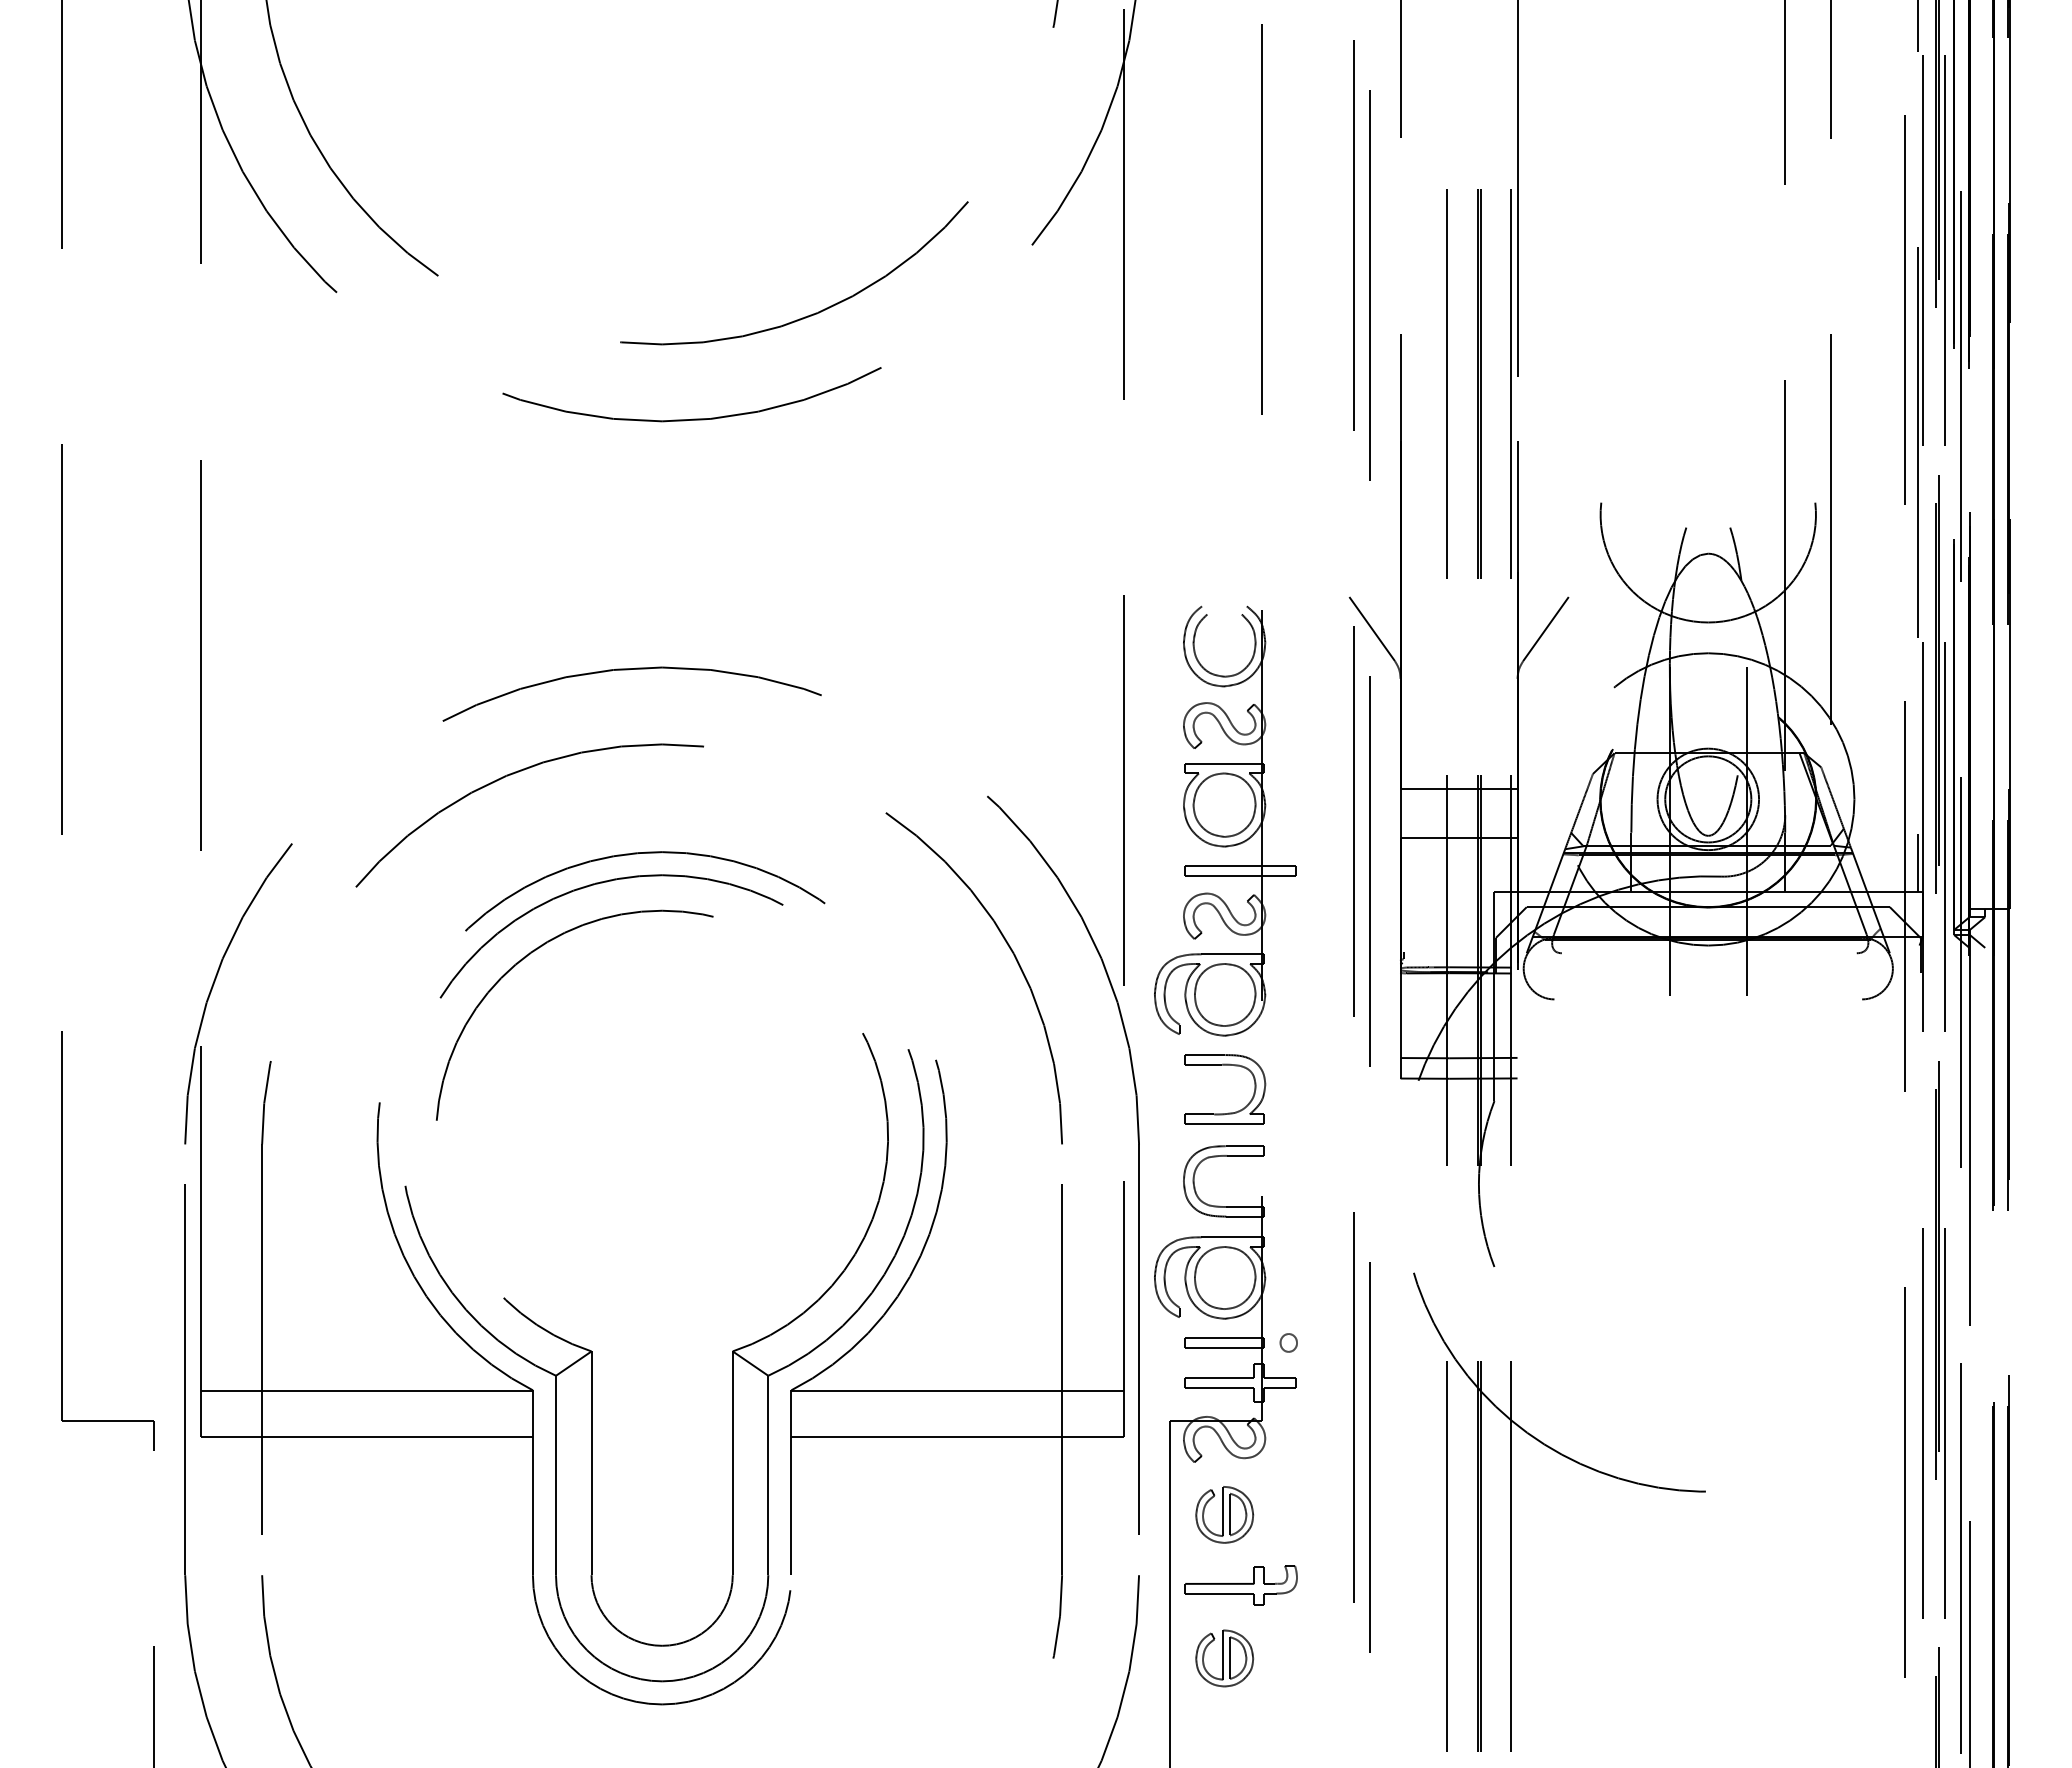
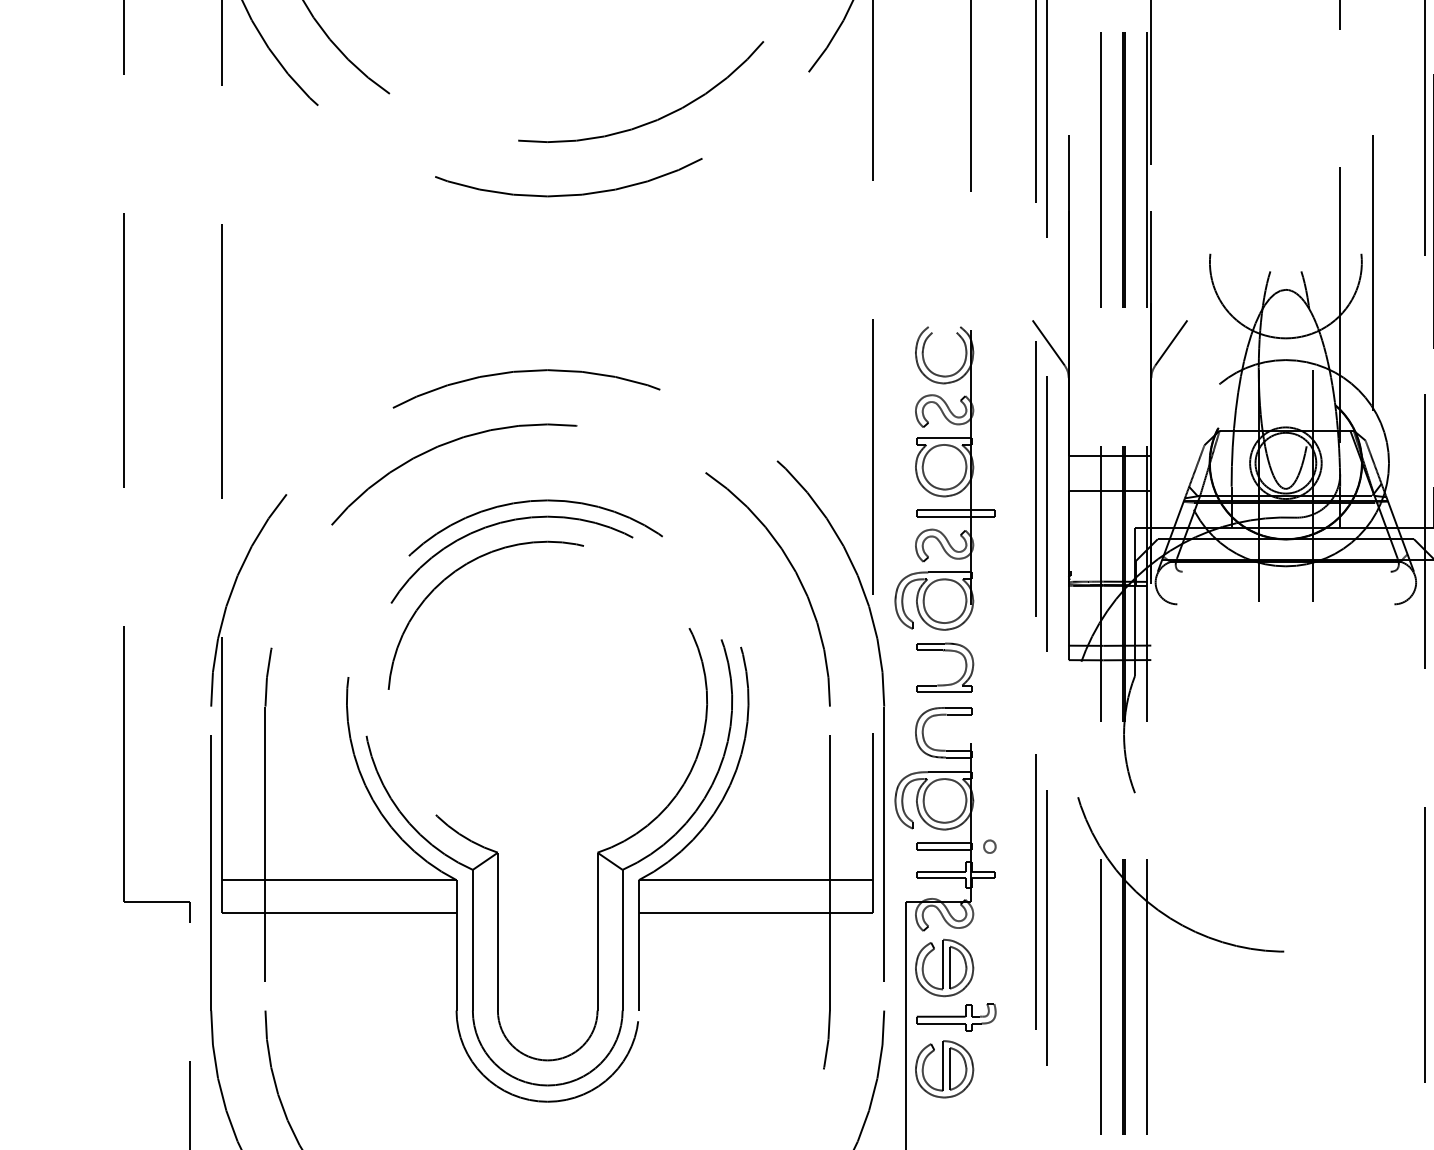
part: (1224, 1514) -> (944, 967), size x1.43
part: (1224, 1658) -> (944, 1069), size x1.43

